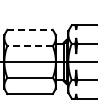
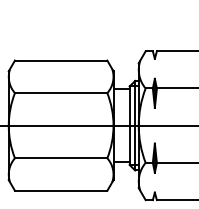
line: (30, 29) -> (61, 59), dashed -> solid
line: (30, 45) -> (61, 92), dashed -> solid

